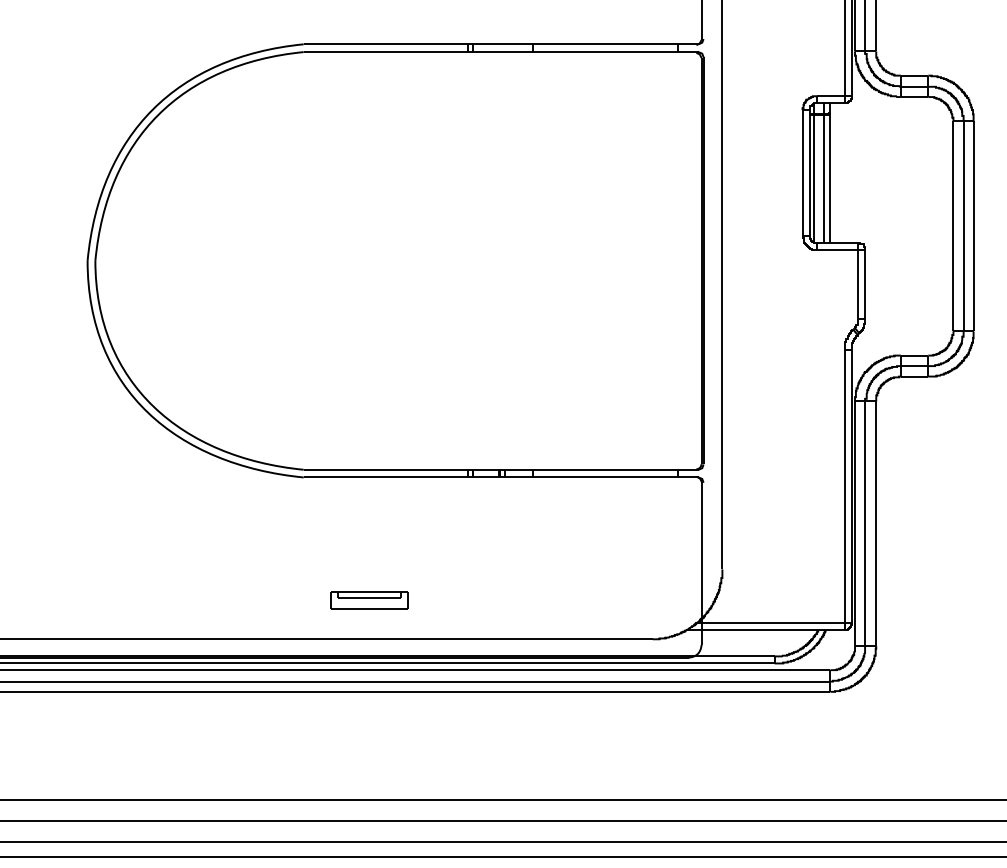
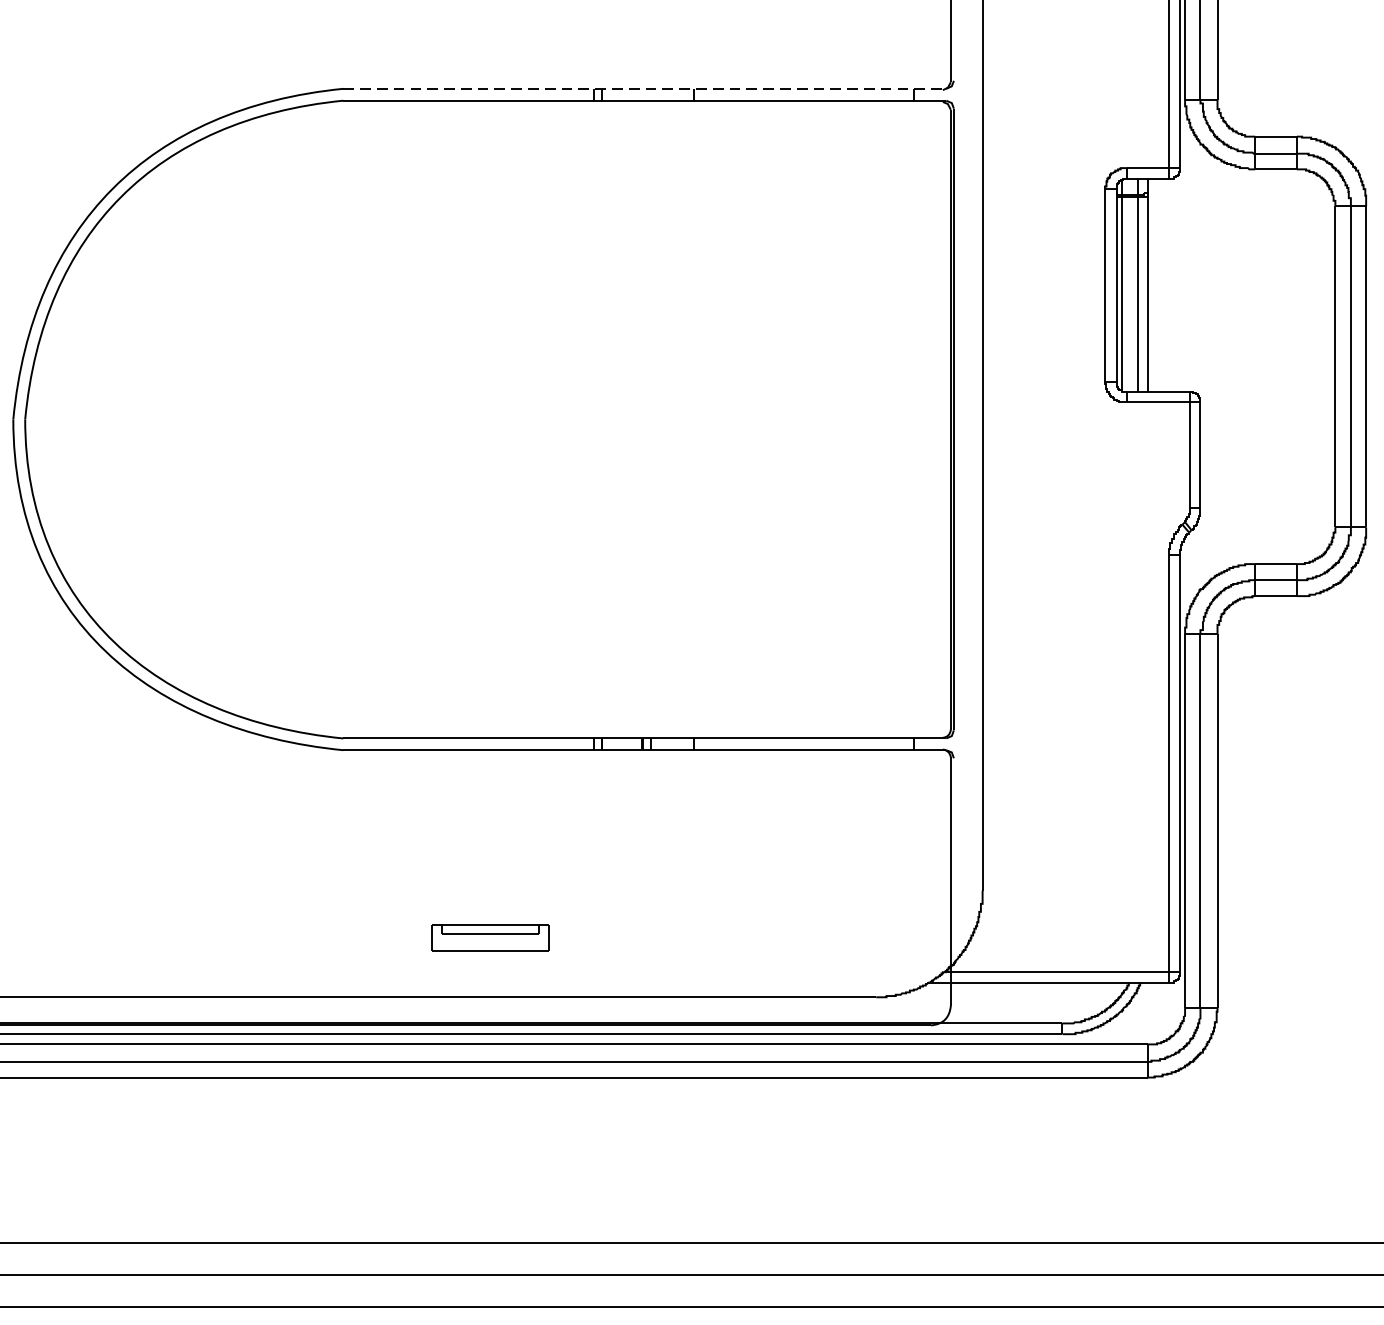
line: (501, 44) -> (645, 89), solid -> dashed
part: (369, 600) -> (491, 938), moved

